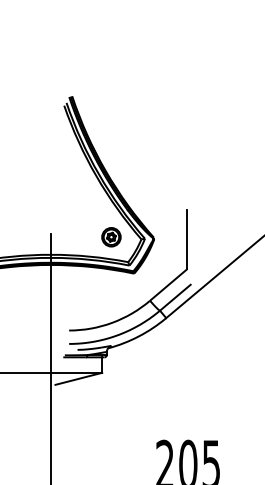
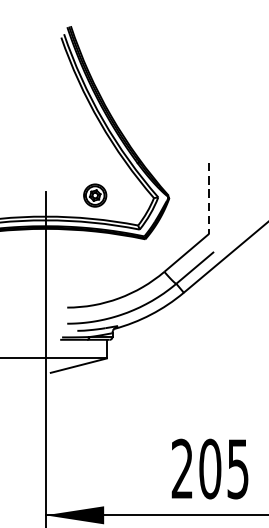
part: (111, 237) -> (95, 195), moved
line: (187, 240) -> (209, 199), solid -> dashed

